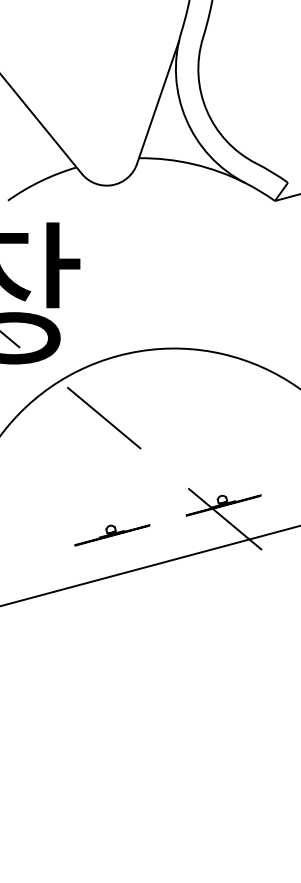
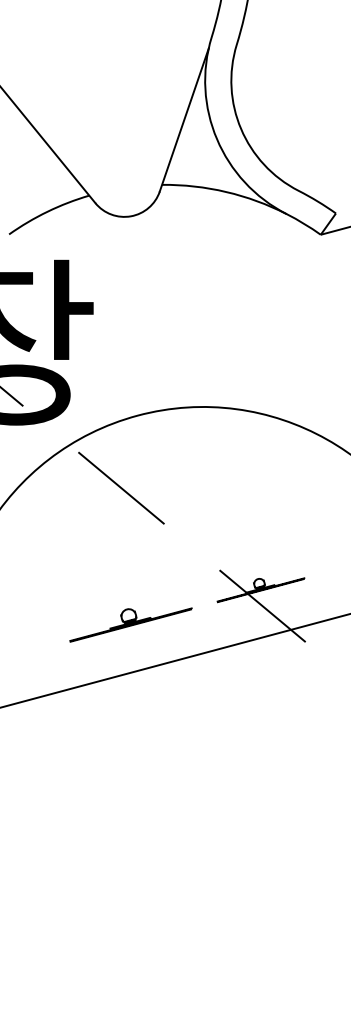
part: (111, 534) -> (130, 624), size x1.4

